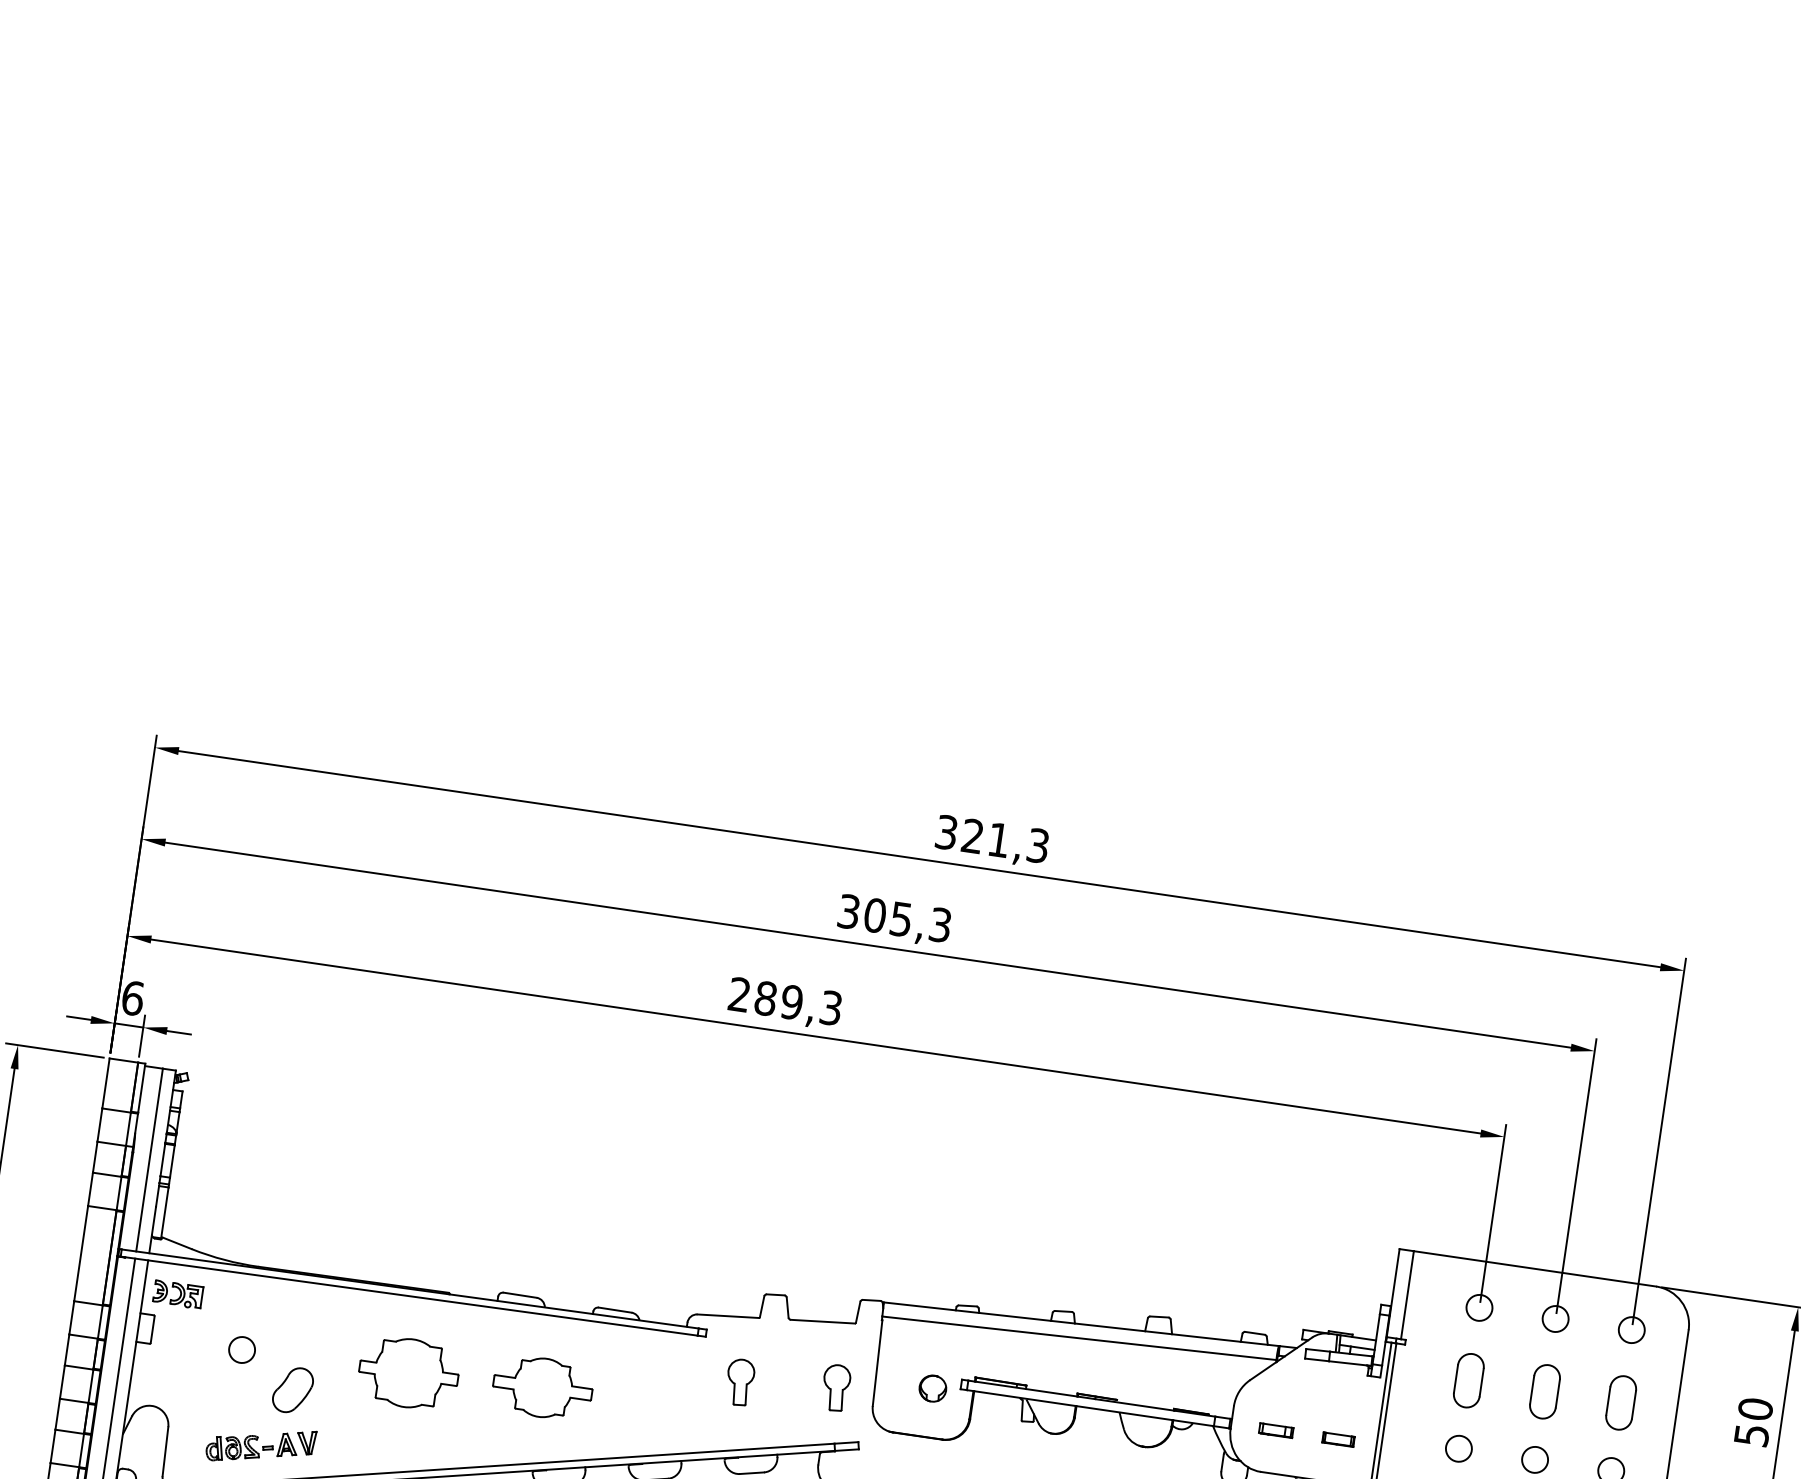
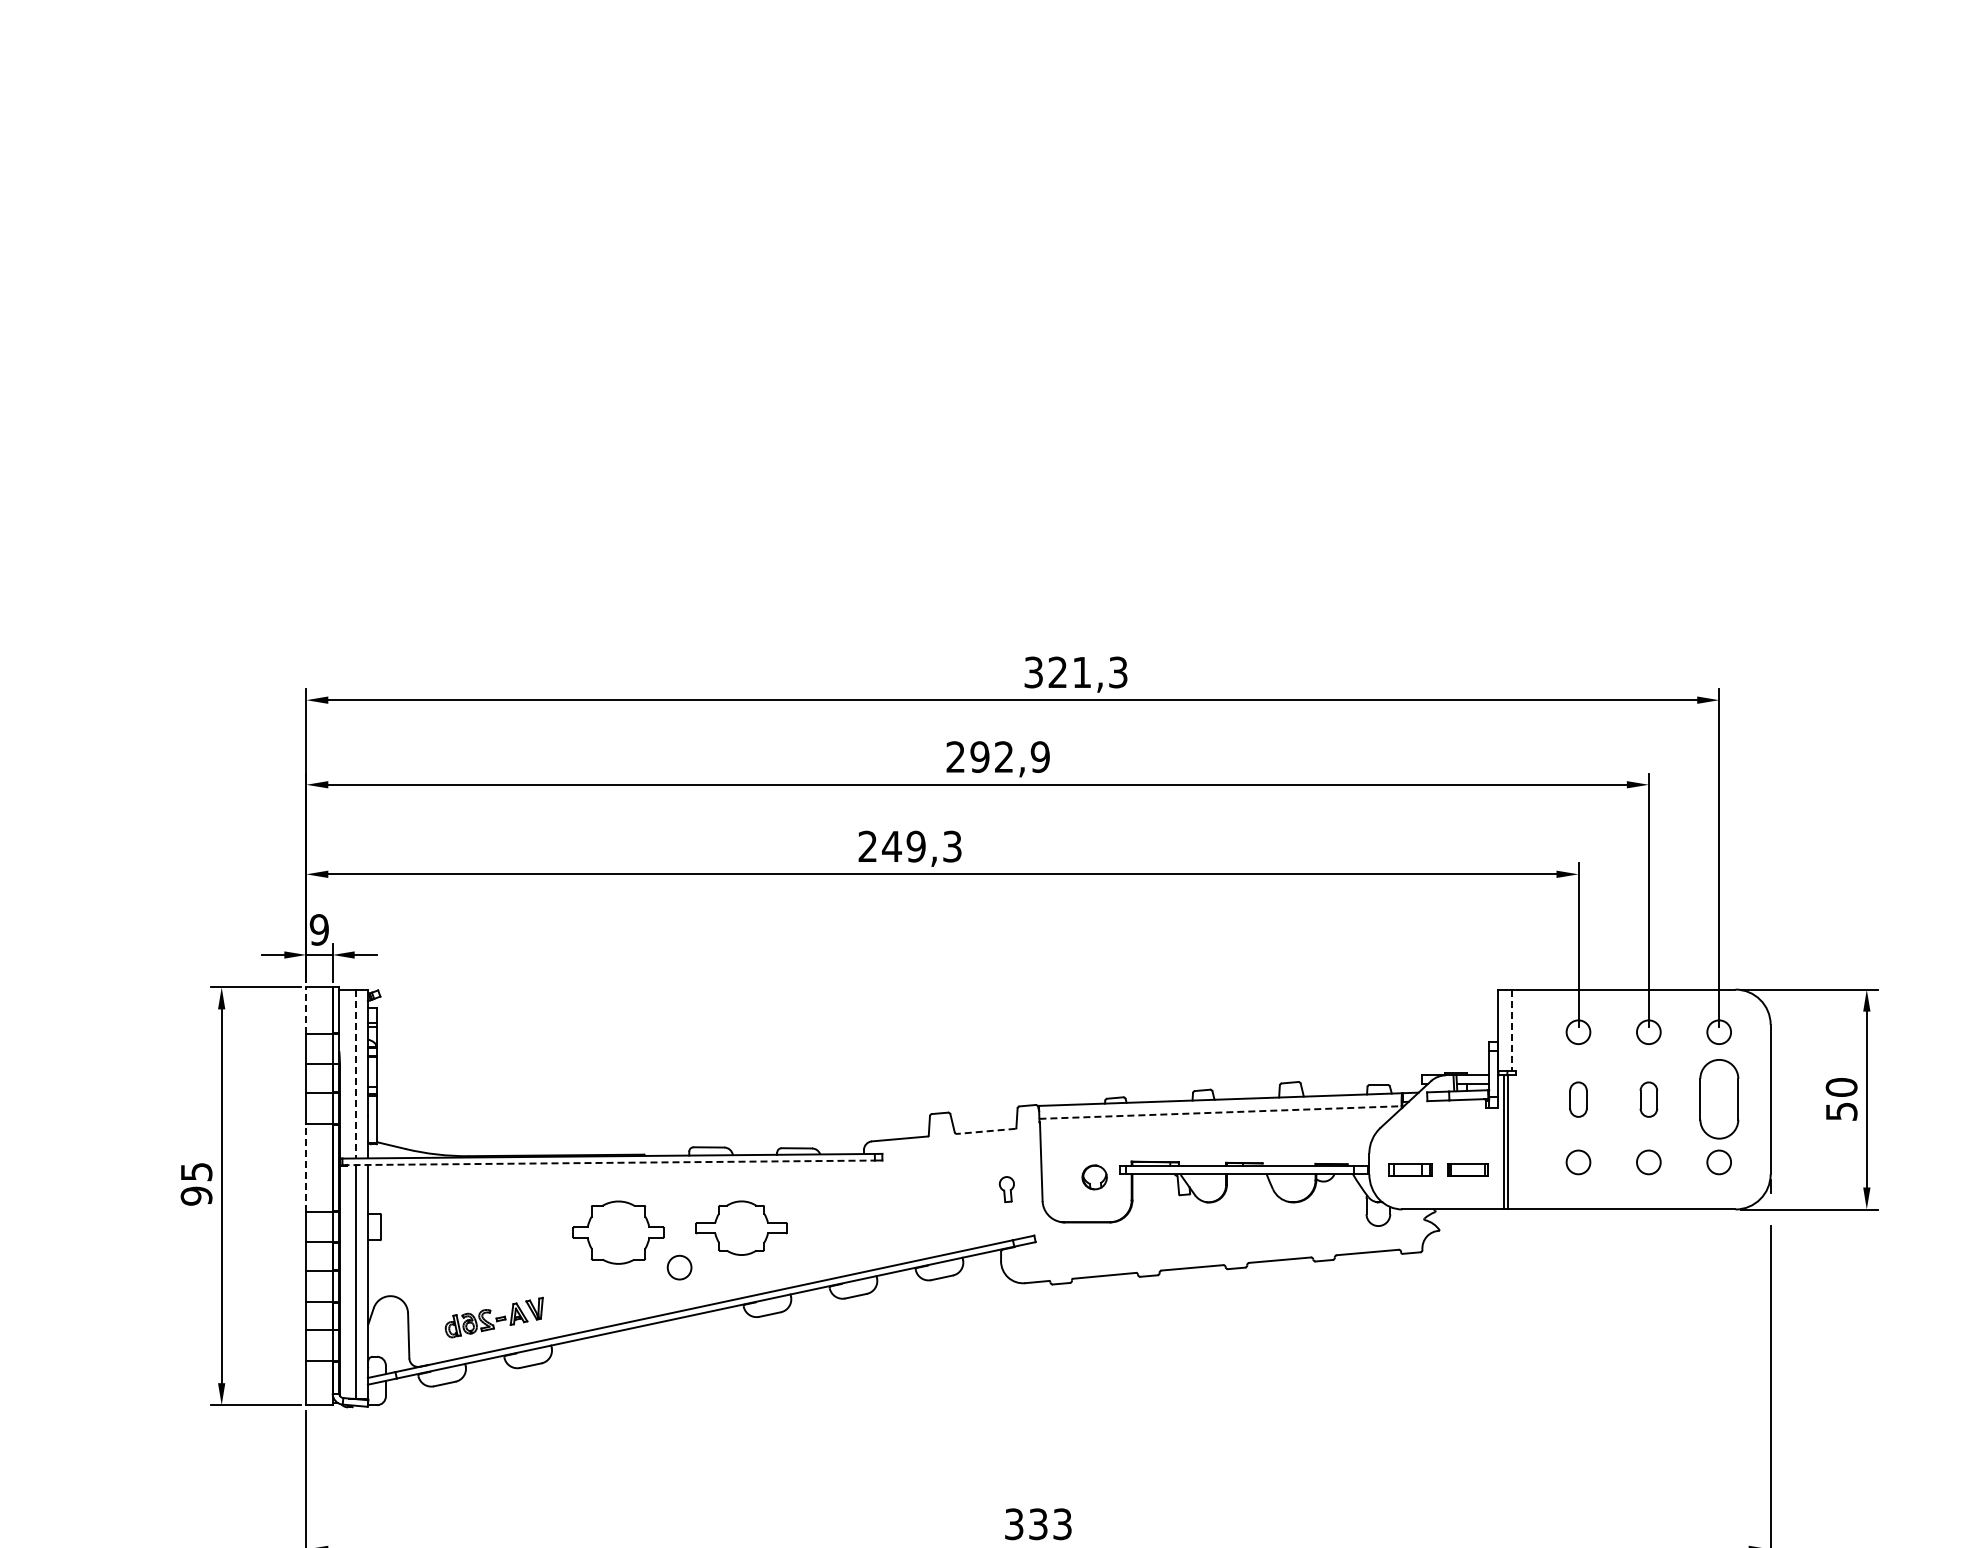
text: (894, 917) -> (997, 756), 305,3 -> 292,9
text: (133, 997) -> (319, 929), 6 -> 9
text: (766, 998) -> (892, 846), 289,3 -> 249,3
line: (106, 1083) -> (306, 1010), solid -> dashed
line: (149, 1160) -> (355, 1074), solid -> dashed
line: (81, 1253) -> (306, 1167), solid -> dashed
part: (178, 1295) -> (399, 1192), removed
line: (410, 1295) -> (609, 1162), solid -> dashed
line: (1407, 1295) -> (1511, 1030), solid -> dashed
line: (821, 1321) -> (985, 1131), solid -> dashed
line: (1080, 1338) -> (1221, 1112), solid -> dashed
circle: (241, 1349) -> (679, 1267), moved
part: (1468, 1380) -> (1578, 1099), size x0.7
part: (739, 1382) -> (918, 1197), removed
part: (835, 1387) -> (1006, 1189), size x0.6
part: (292, 1390) -> (515, 1263), removed
part: (1544, 1391) -> (1648, 1099), size x0.7
part: (1620, 1402) -> (1718, 1099), size x1.6
part: (1275, 1430) -> (1410, 1170), size x1.4
part: (1338, 1440) -> (1468, 1170), size x1.4

